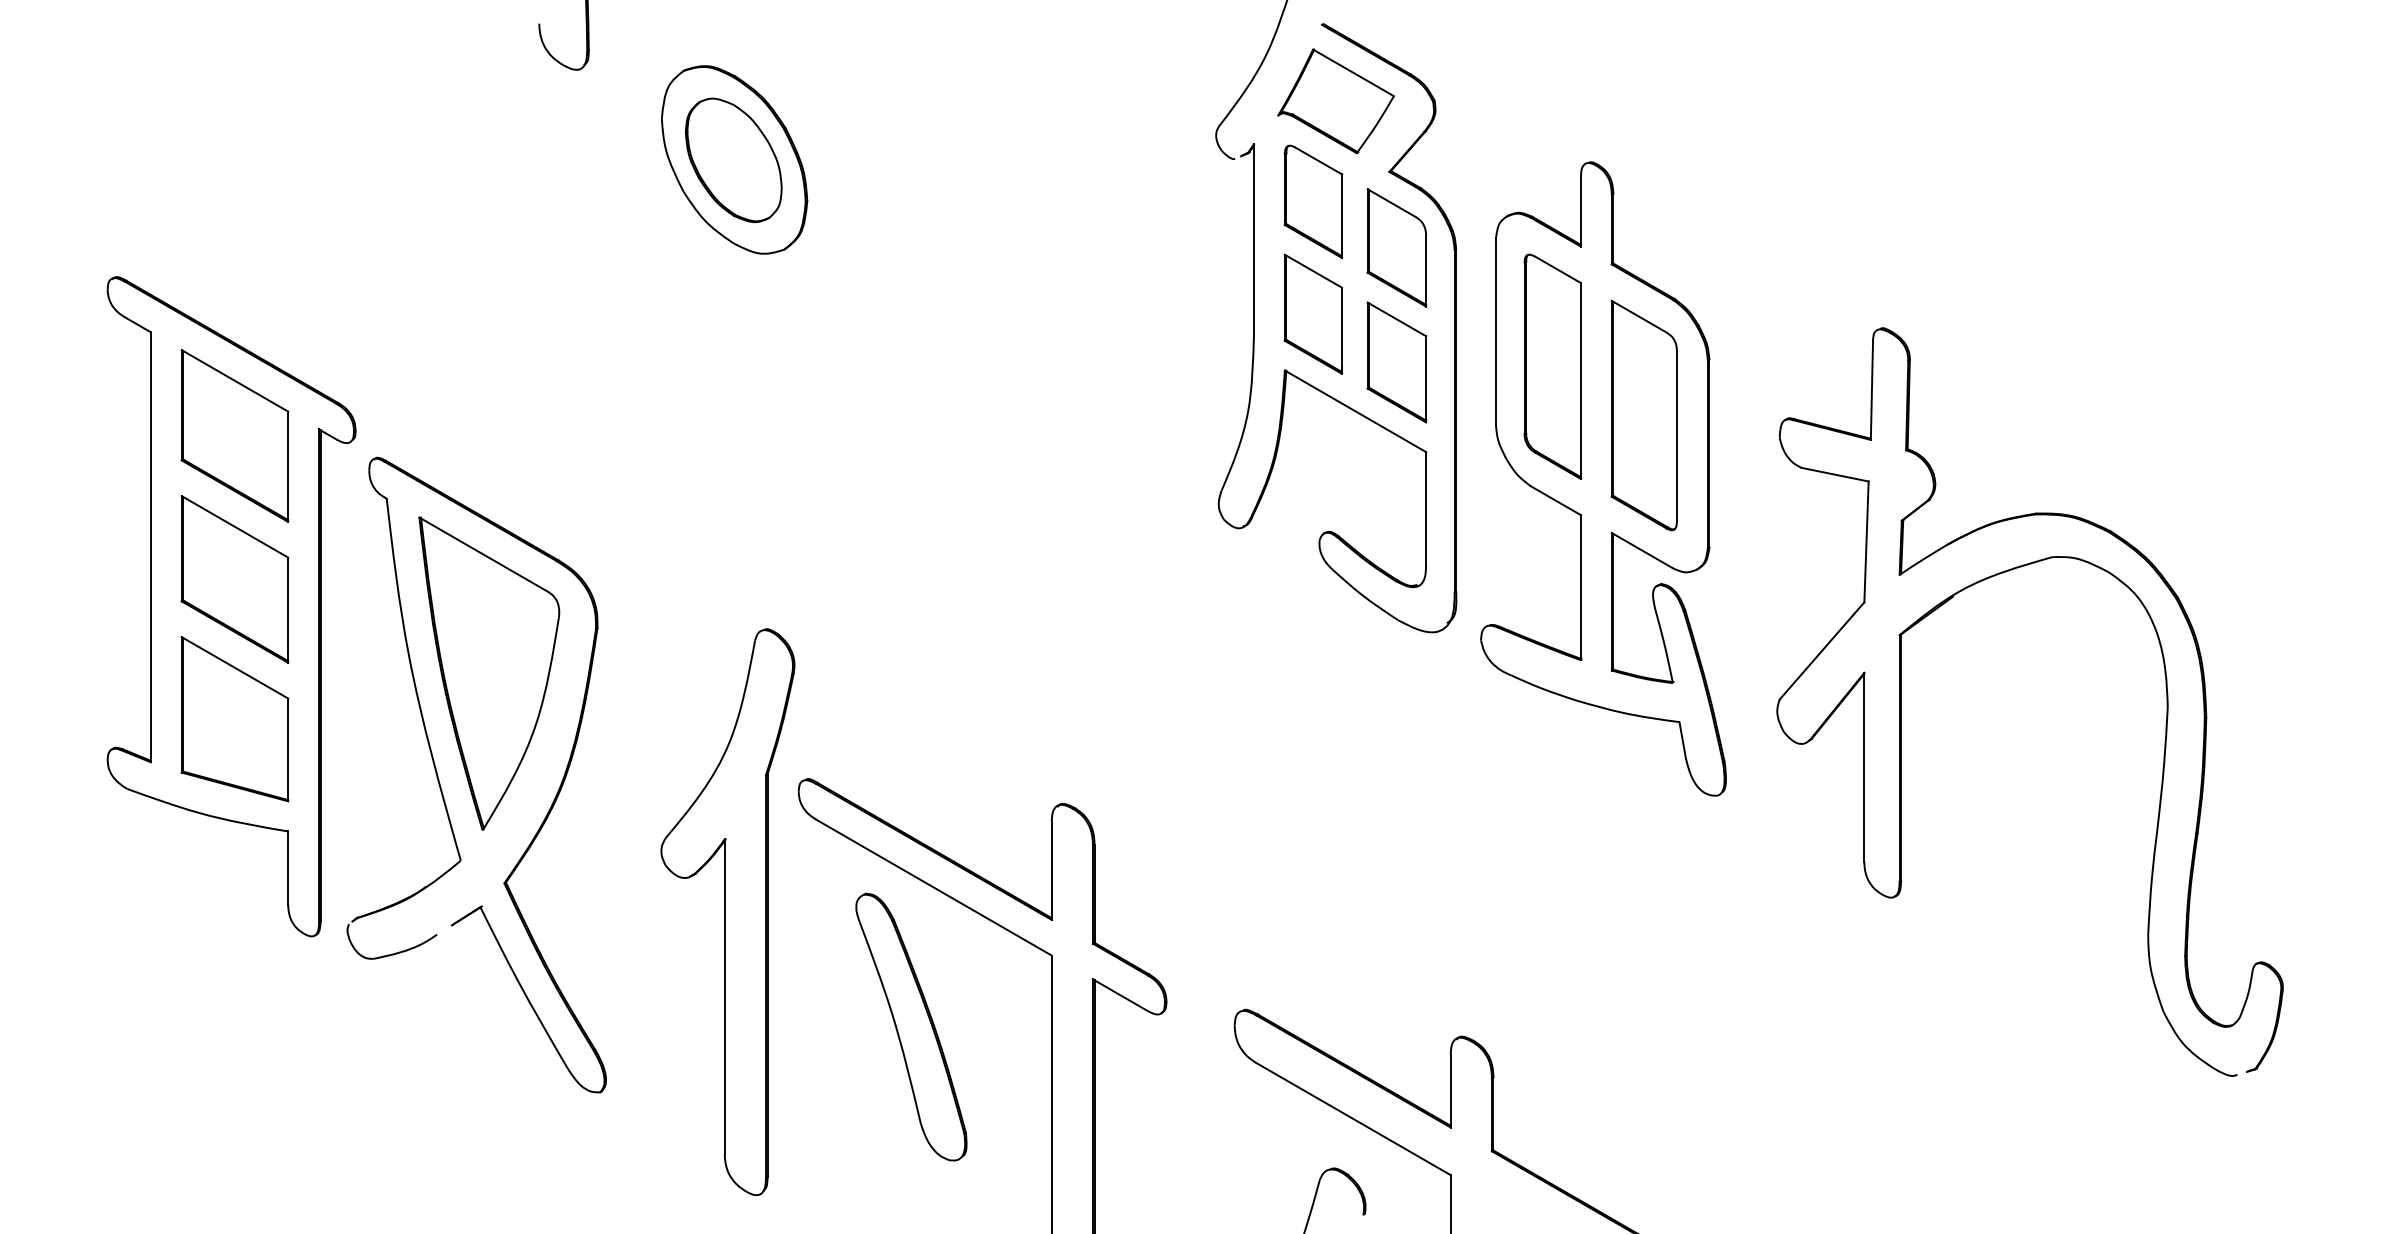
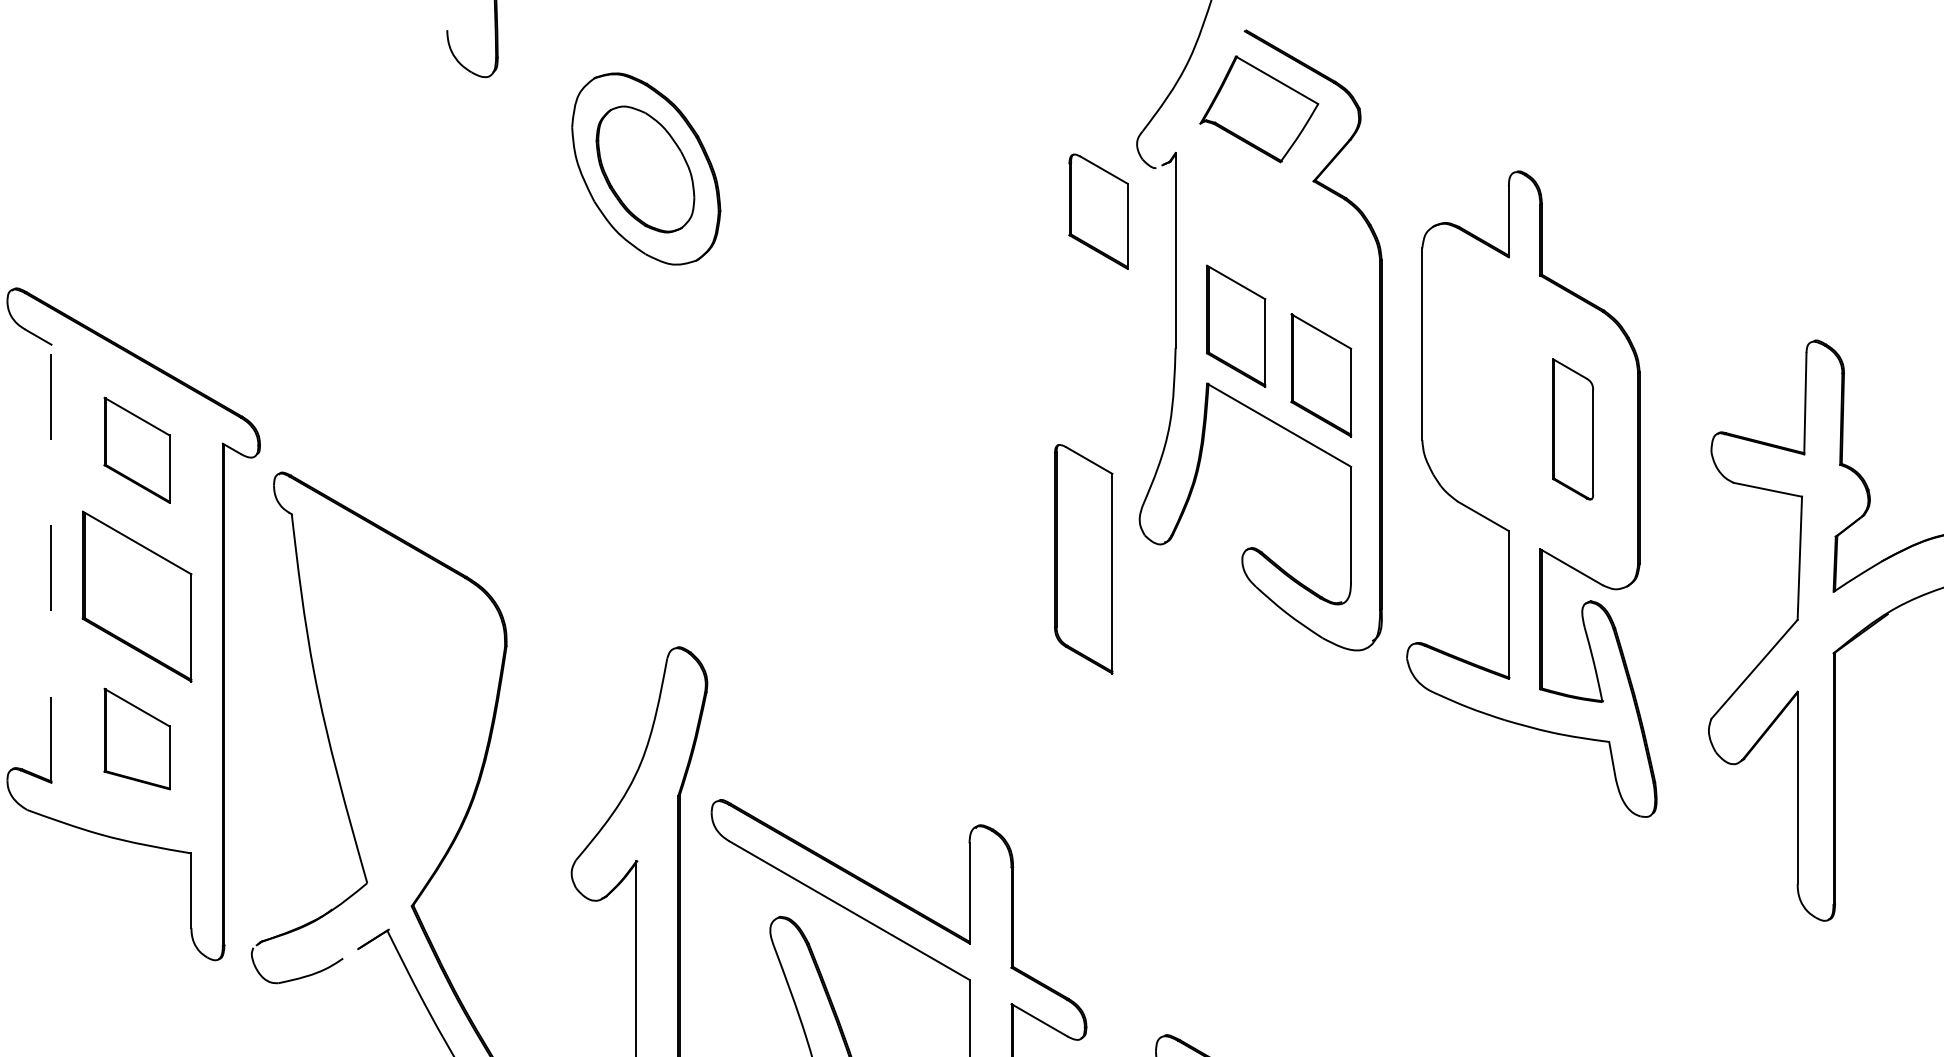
part: (1312, 201) -> (1097, 211), moved
part: (1396, 247) -> (1320, 258), removed
part: (1552, 366) -> (1083, 558), moved
part: (1643, 415) -> (1572, 429), size x0.6
part: (234, 435) -> (136, 449), size x0.6
line: (150, 547) -> (51, 563), solid -> dashed
part: (489, 673) -> (396, 692), removed
part: (234, 719) -> (136, 739), size x0.6

